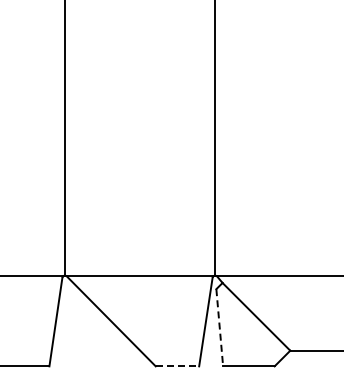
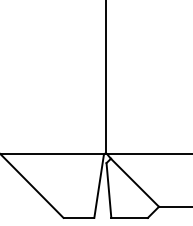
line: (219, 327) -> (108, 190), dashed -> solid
line: (177, 366) -> (78, 218), dashed -> solid

